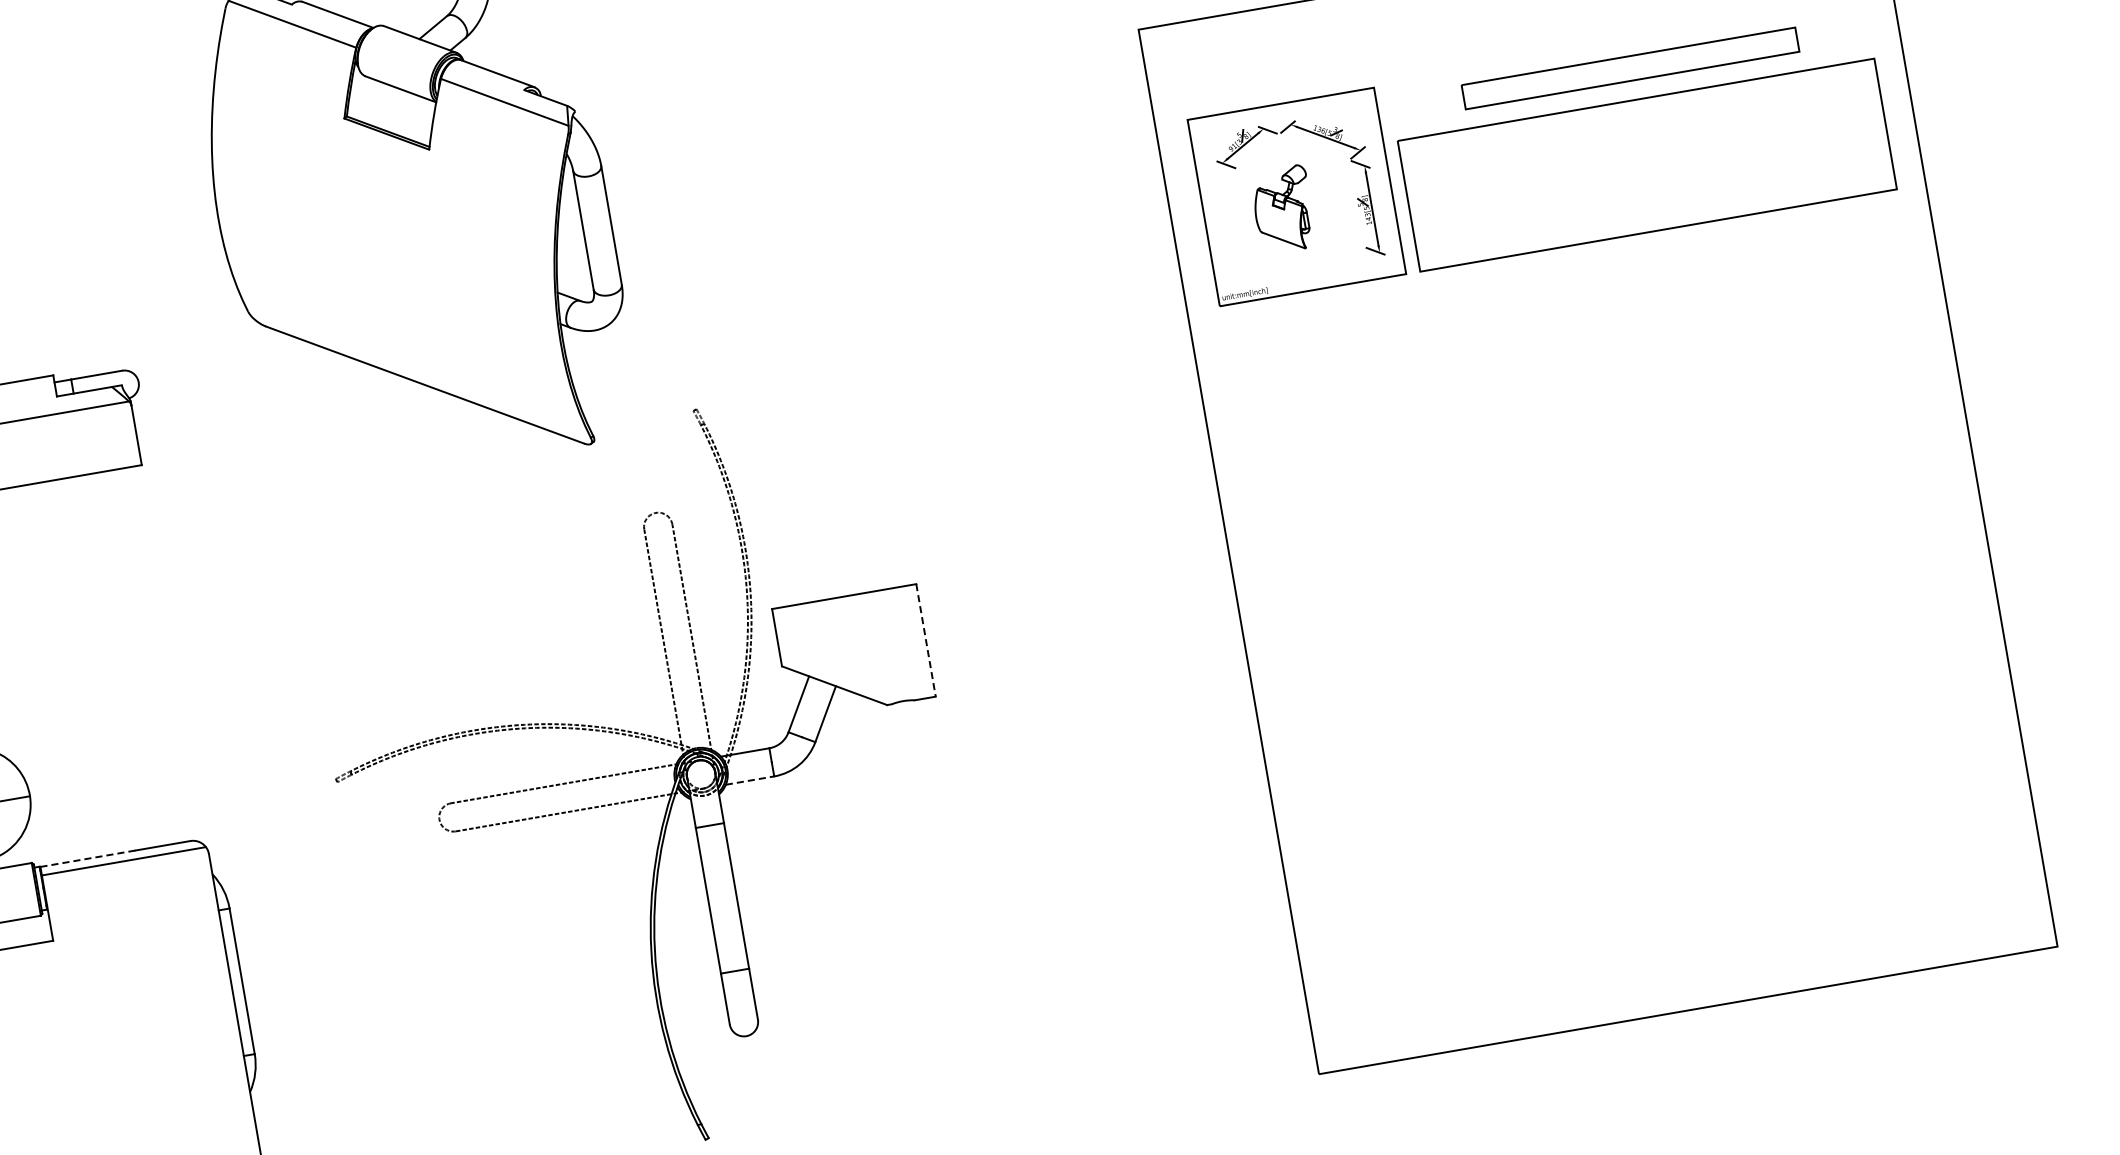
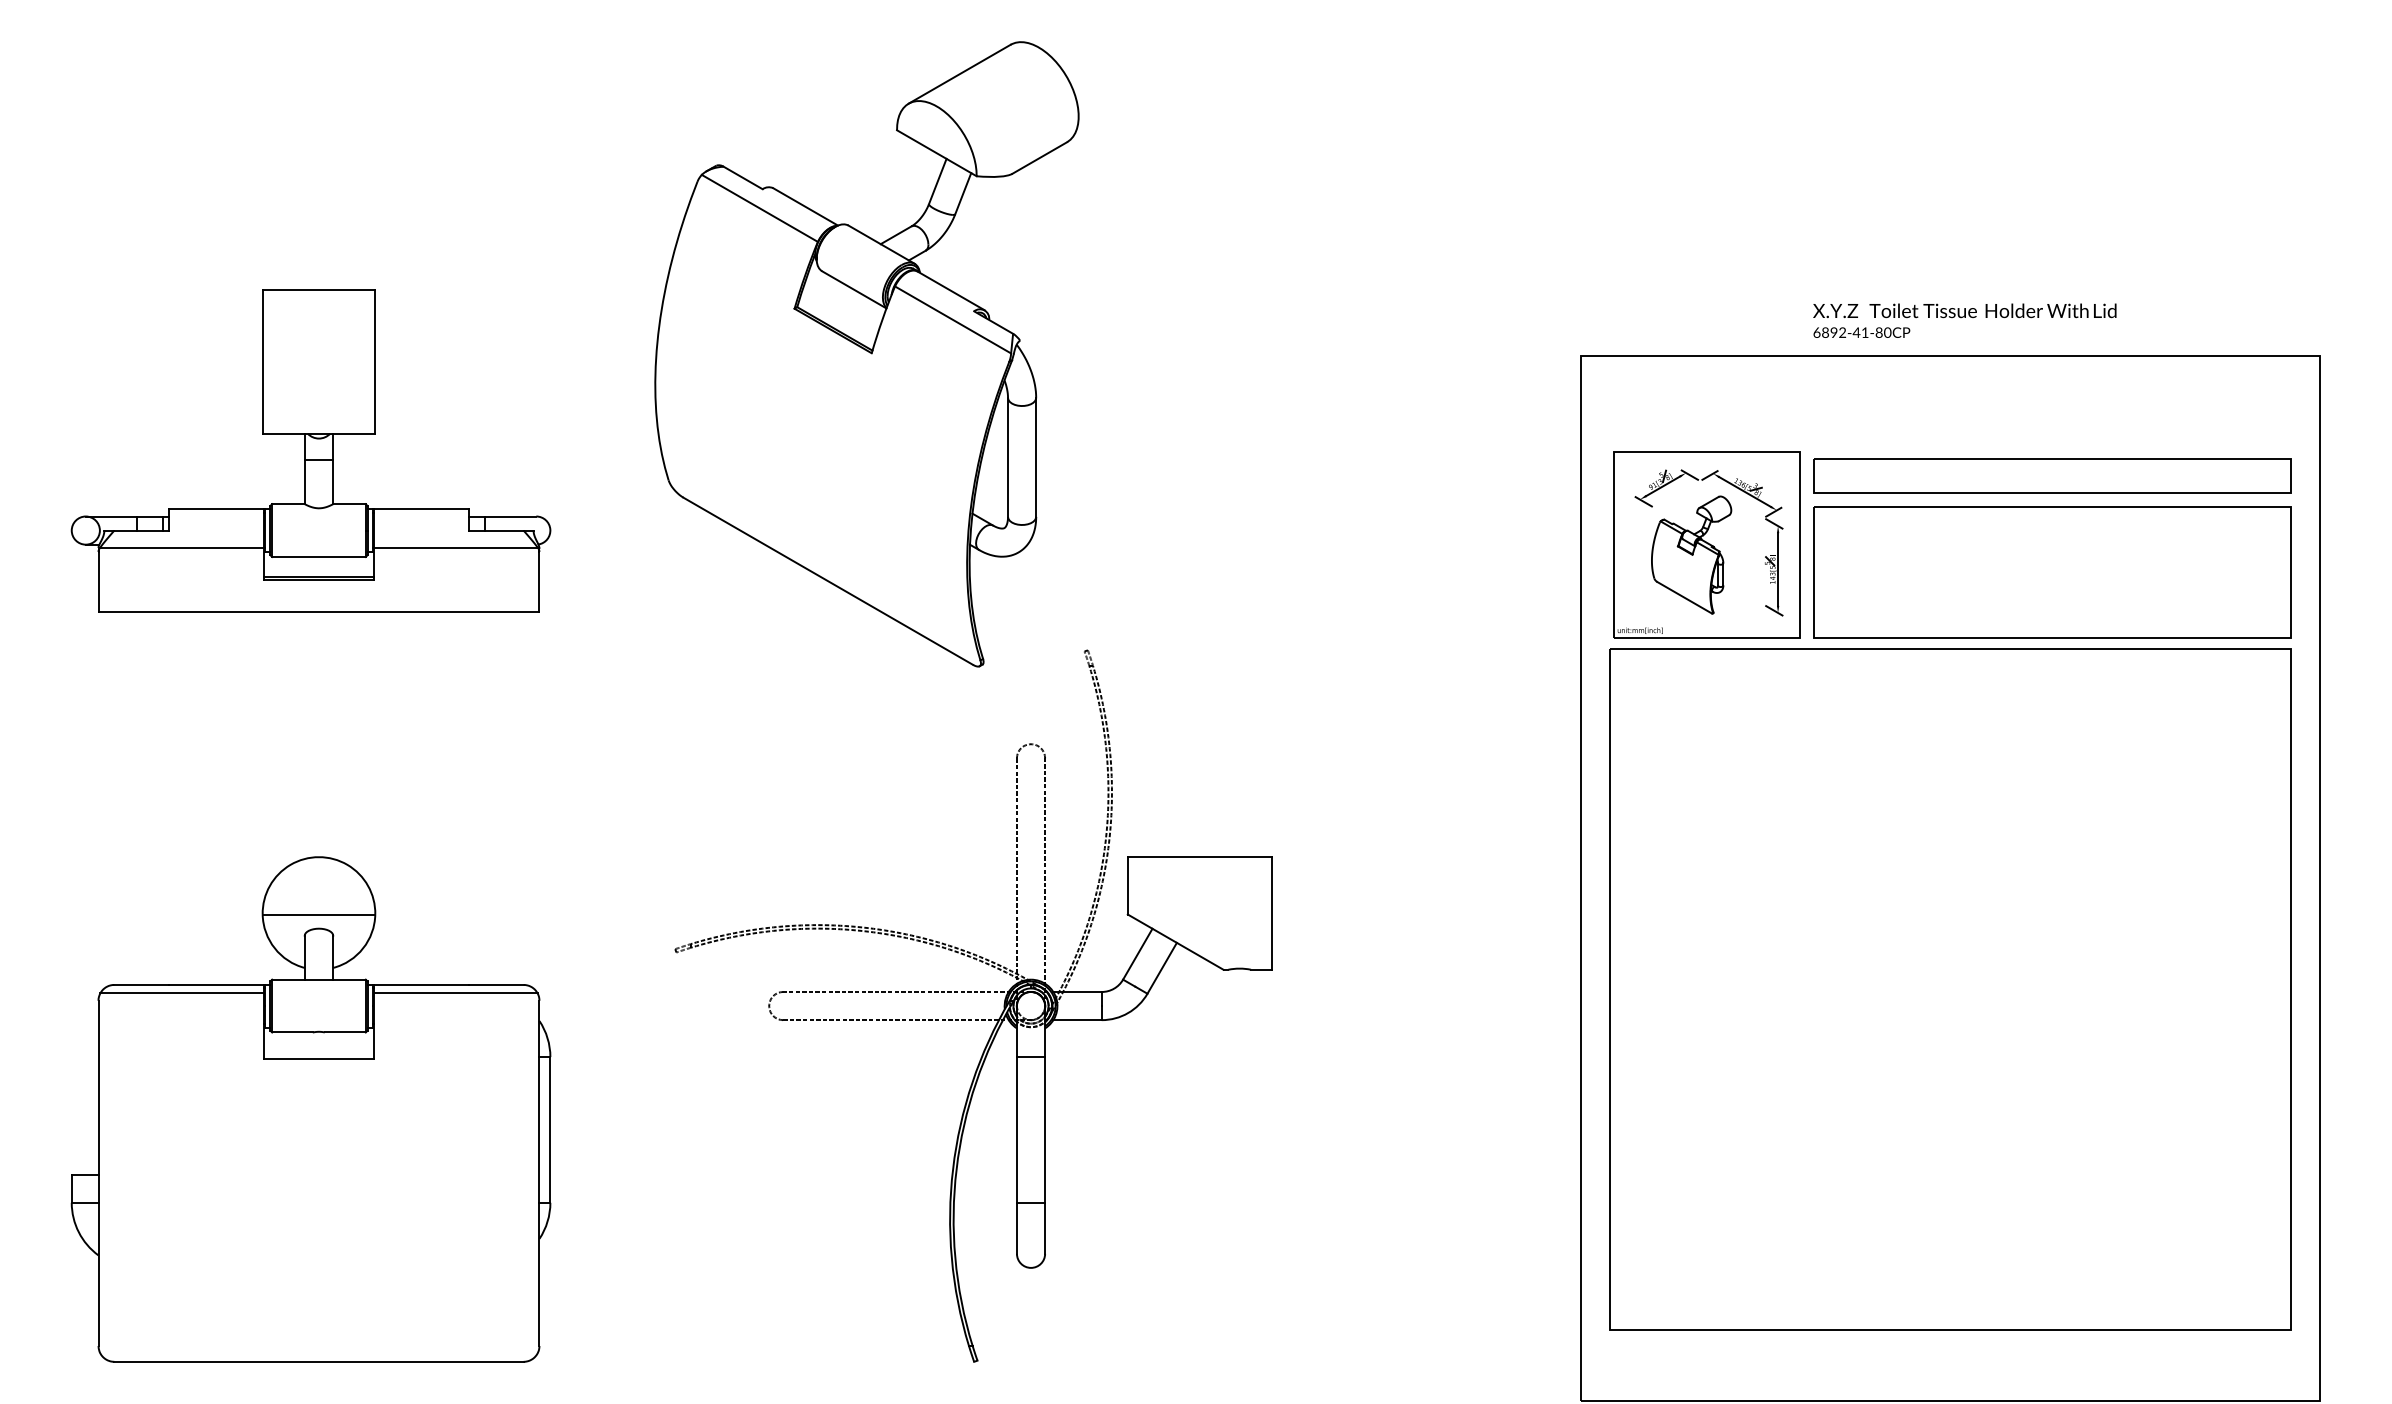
part: (1630, 68) -> (2052, 475), size x1.43
part: (1283, 209) -> (1691, 554), size x1.43
part: (1617, 599) -> (1950, 989), added
line: (926, 640) -> (1272, 913), dashed -> solid
line: (751, 780) -> (1078, 1020), dashed -> solid
line: (88, 858) -> (421, 984), dashed -> solid

